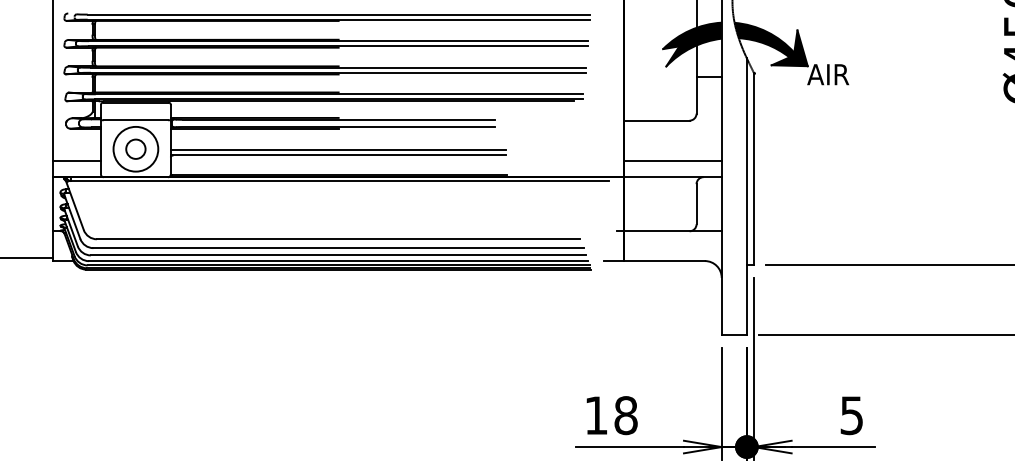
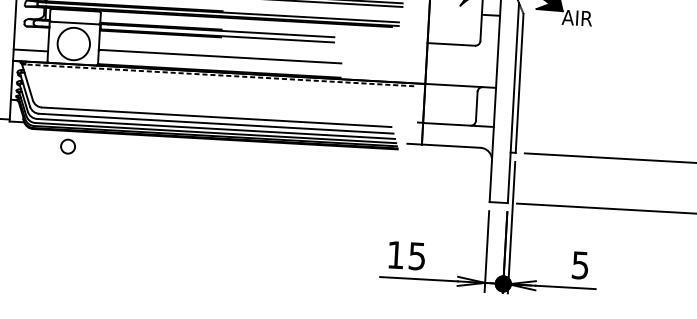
circle: (135, 148) -> (67, 146), moved
line: (338, 150) -> (220, 53), removed
line: (672, 161) -> (461, 74), removed
line: (338, 181) -> (218, 75), solid -> dashed
text: (625, 415) -> (416, 256), 18 -> 15

